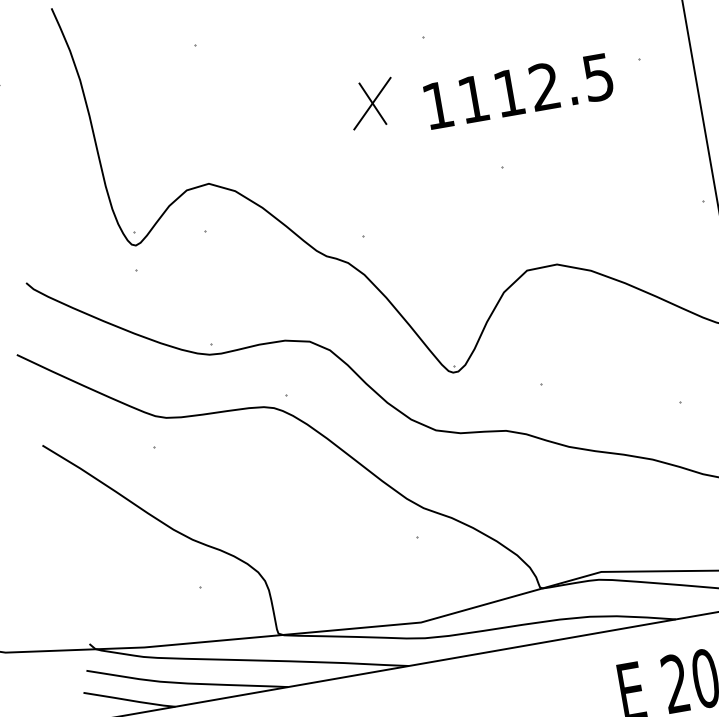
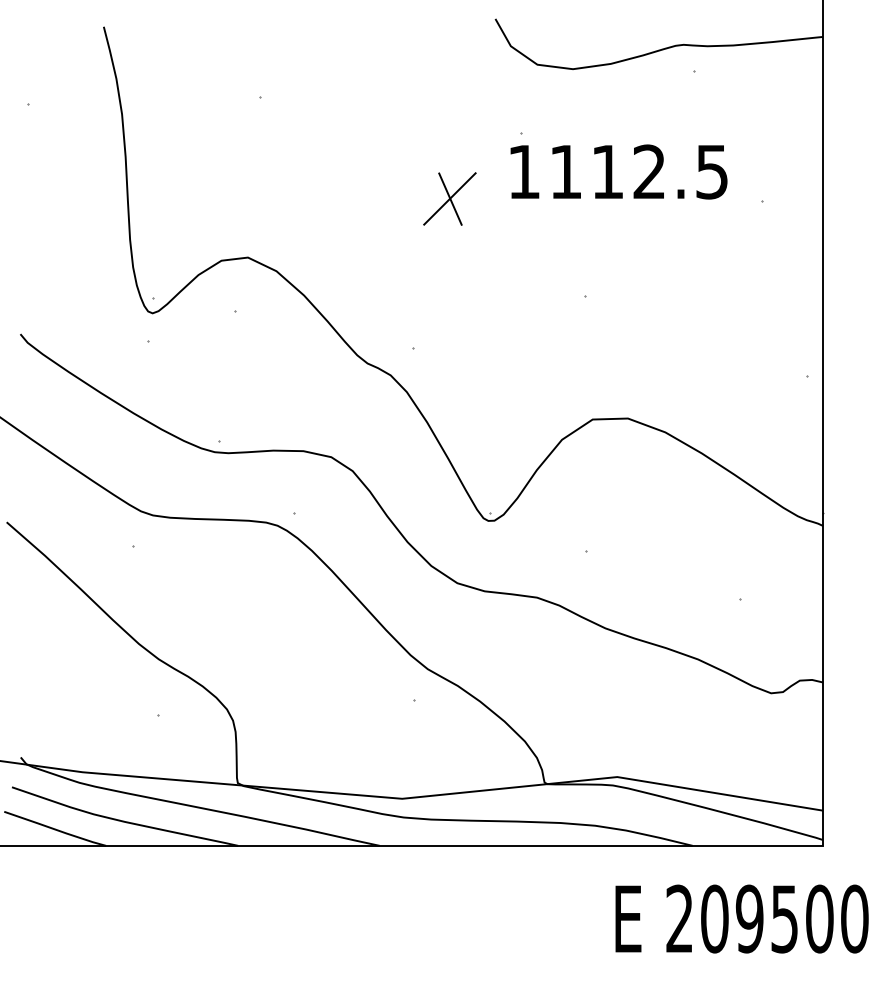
text: (518, 91) -> (618, 171), moved

